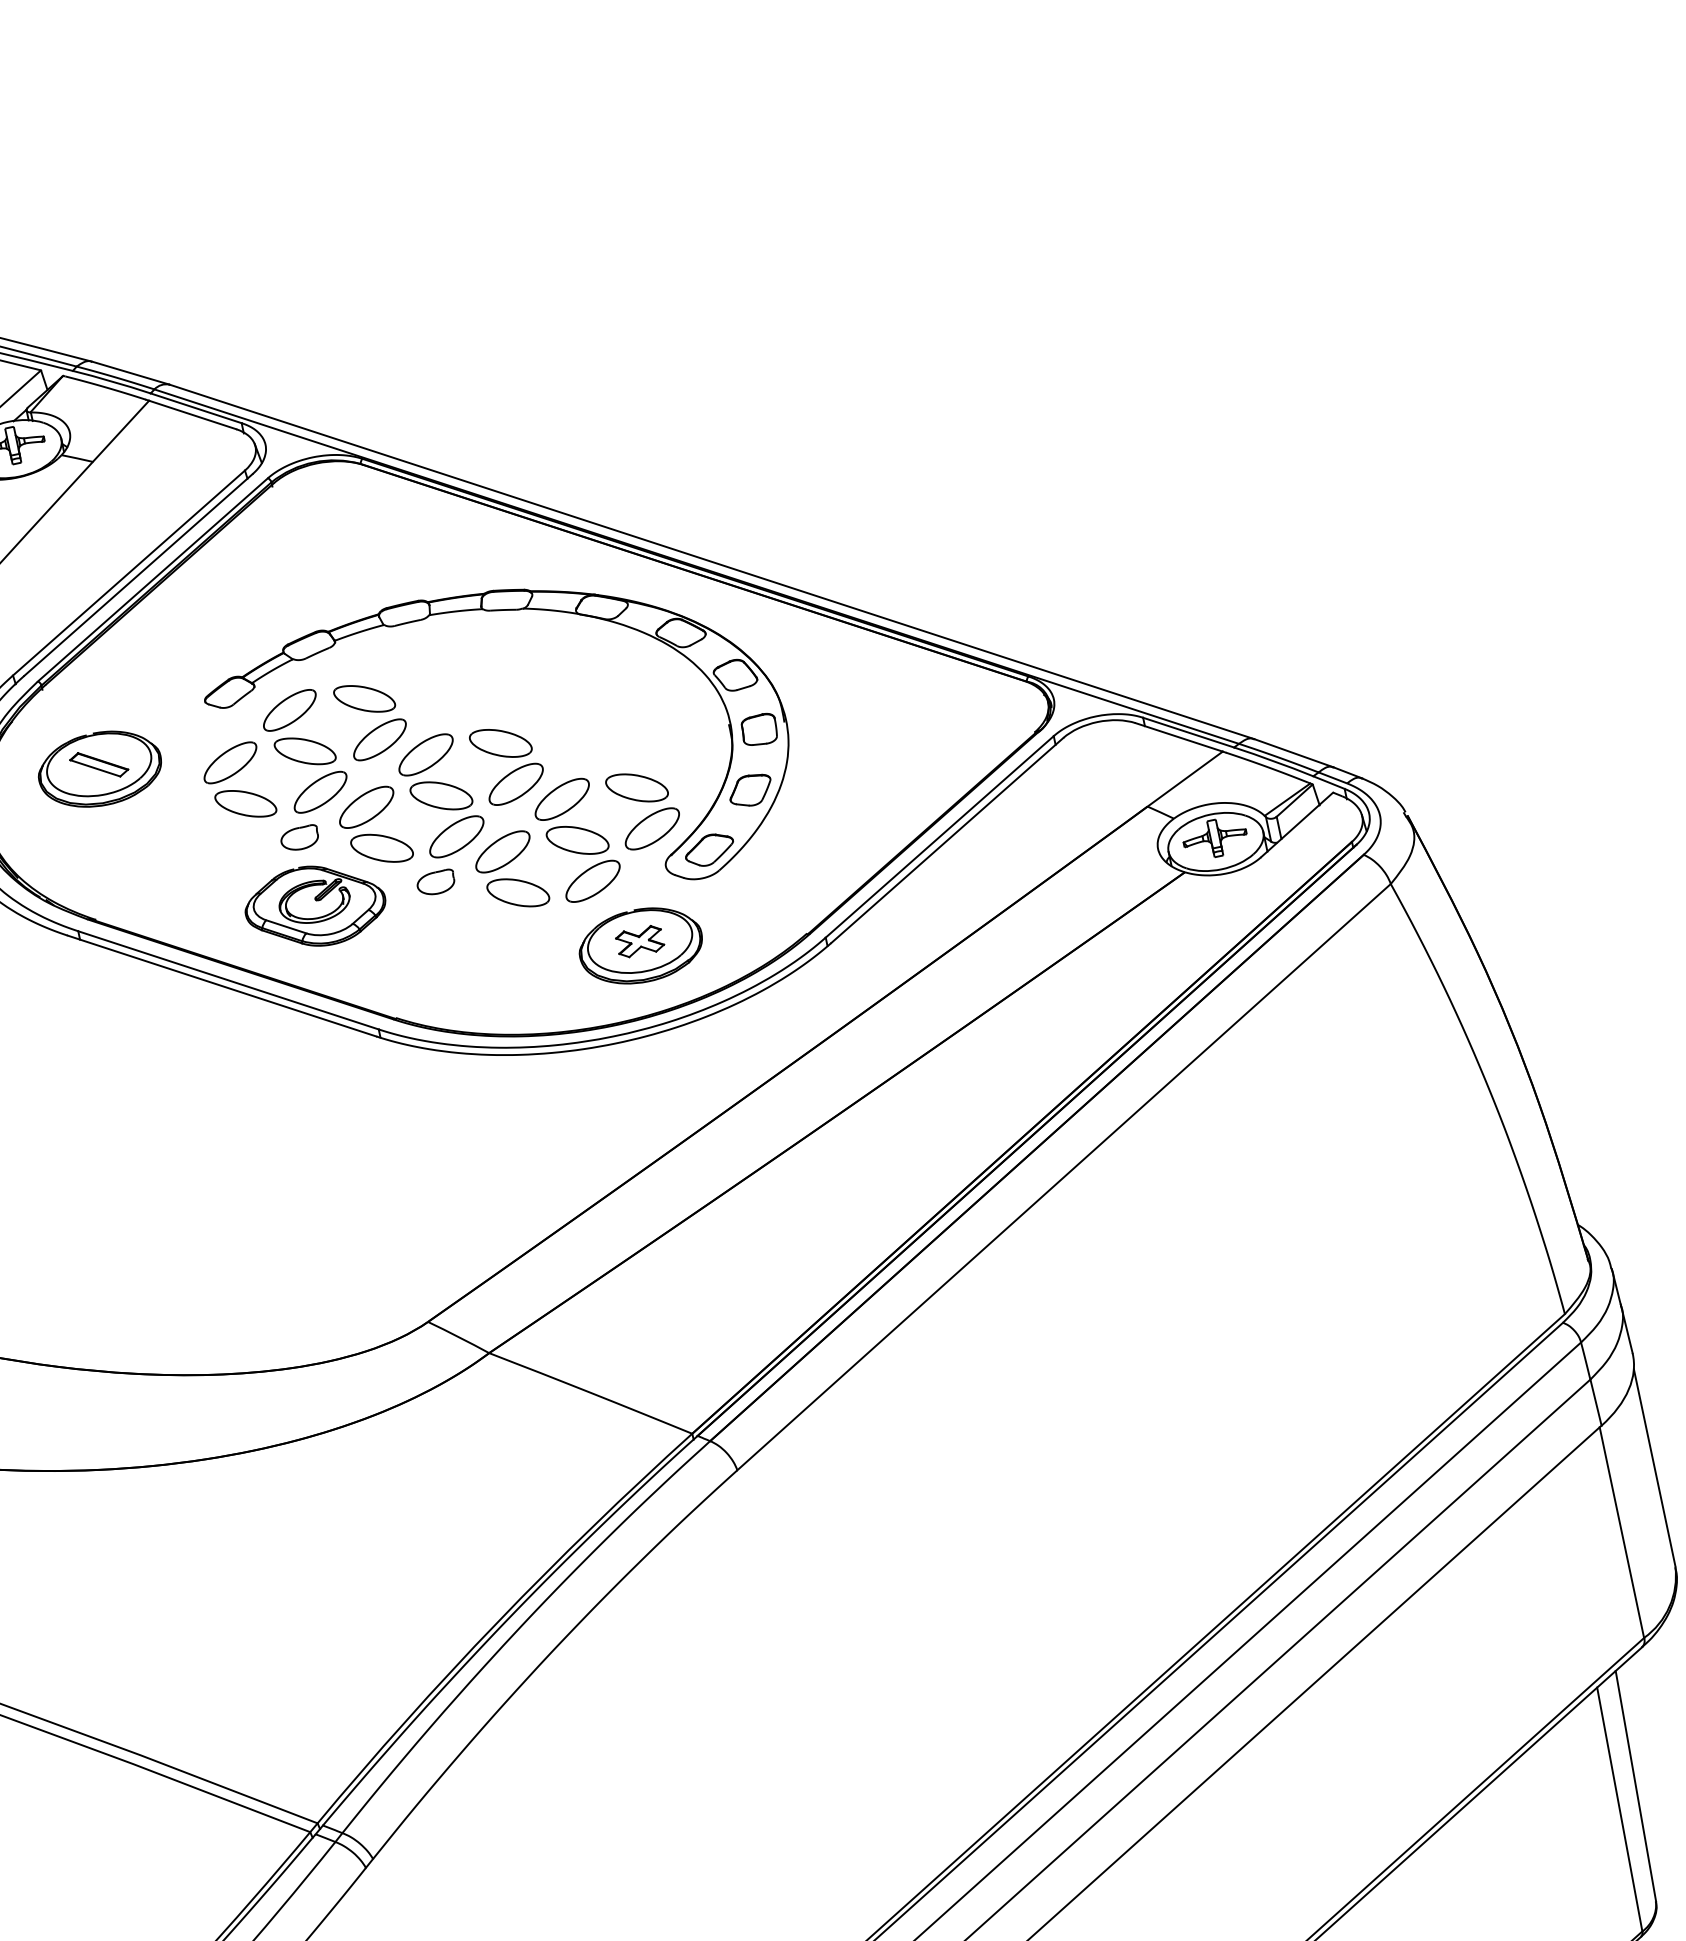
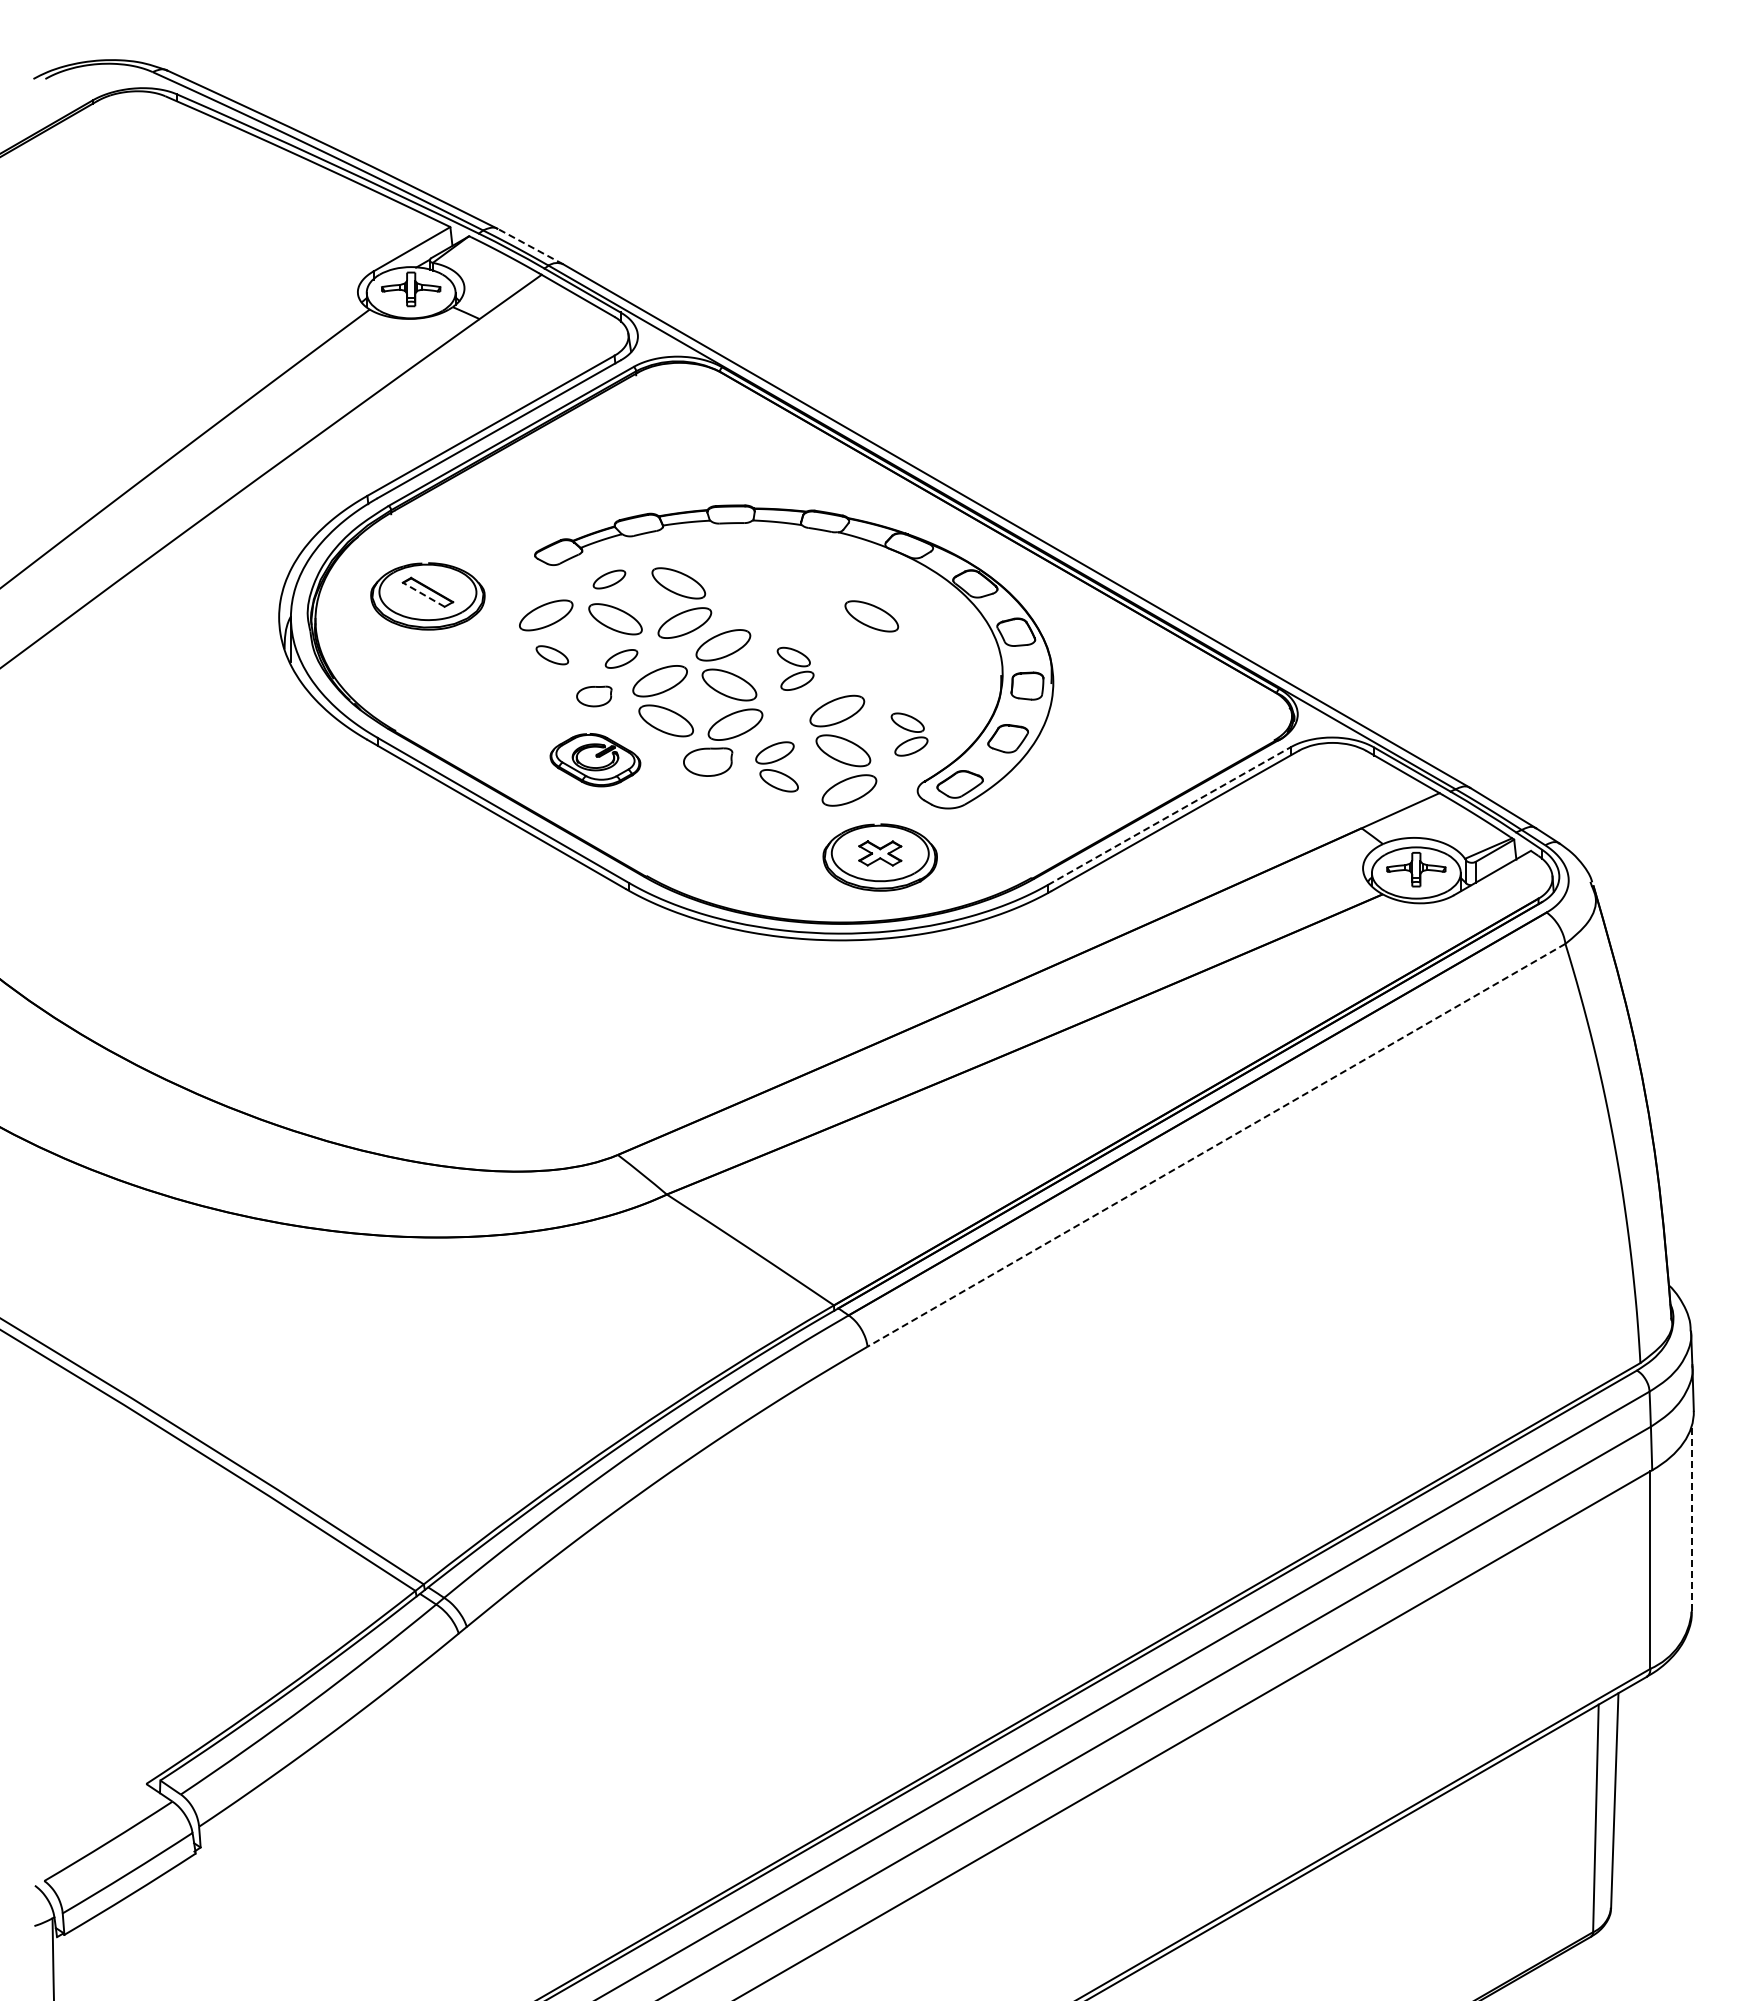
line: (130, 373) -> (530, 246), solid -> dashed
part: (577, 690) -> (871, 616), added
part: (289, 710) -> (609, 579), size x0.6
part: (508, 763) -> (795, 668), size x0.6
line: (94, 768) -> (423, 594), solid -> dashed
part: (320, 791) -> (621, 658), size x0.6
part: (246, 804) -> (552, 655), size x0.6
part: (644, 808) -> (909, 734), size x0.6
line: (940, 837) -> (1169, 816), solid -> dashed
part: (509, 872) -> (776, 766), size x0.7
part: (436, 883) -> (708, 762), size x1.4
part: (315, 905) -> (595, 759), size x0.7
line: (1064, 1177) -> (1216, 1145), solid -> dashed
line: (1654, 1468) -> (1691, 1518), solid -> dashed

